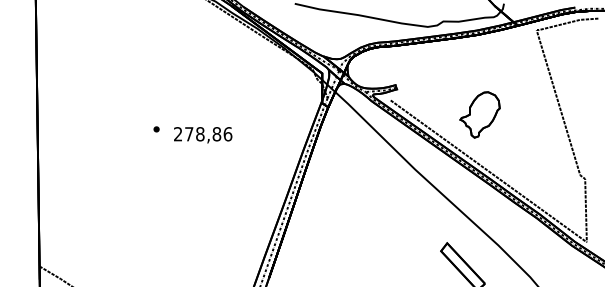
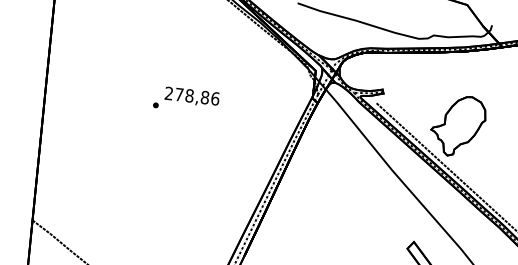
part: (479, 114) -> (457, 125), size x1.43
text: (203, 135) -> (192, 97), moved

